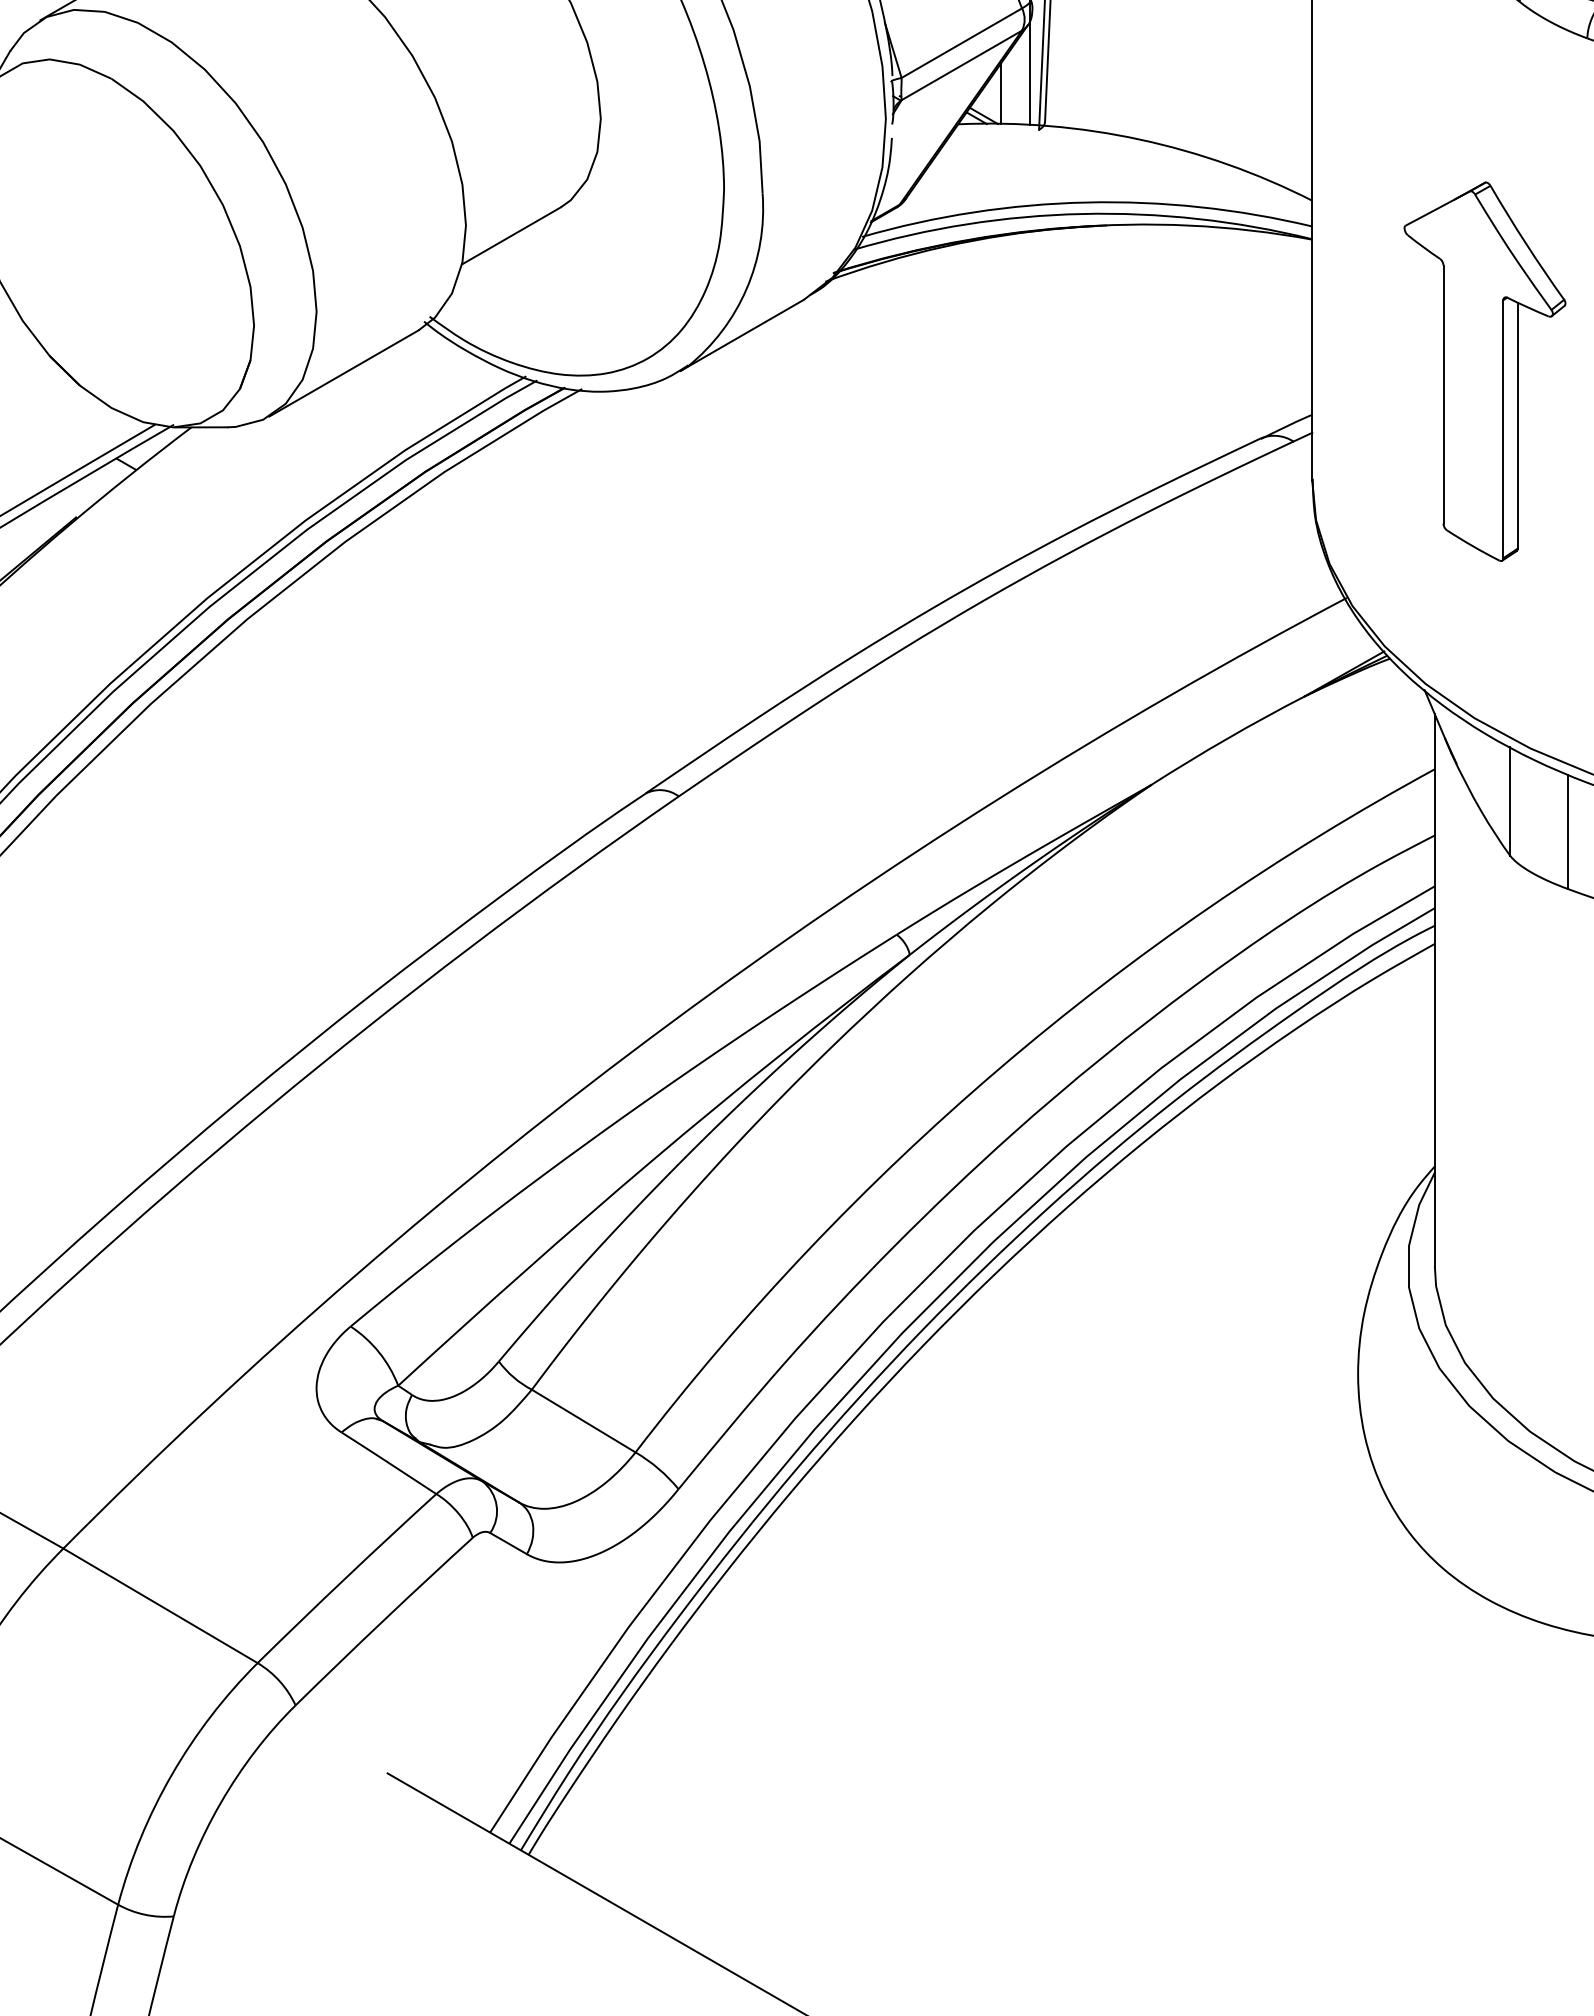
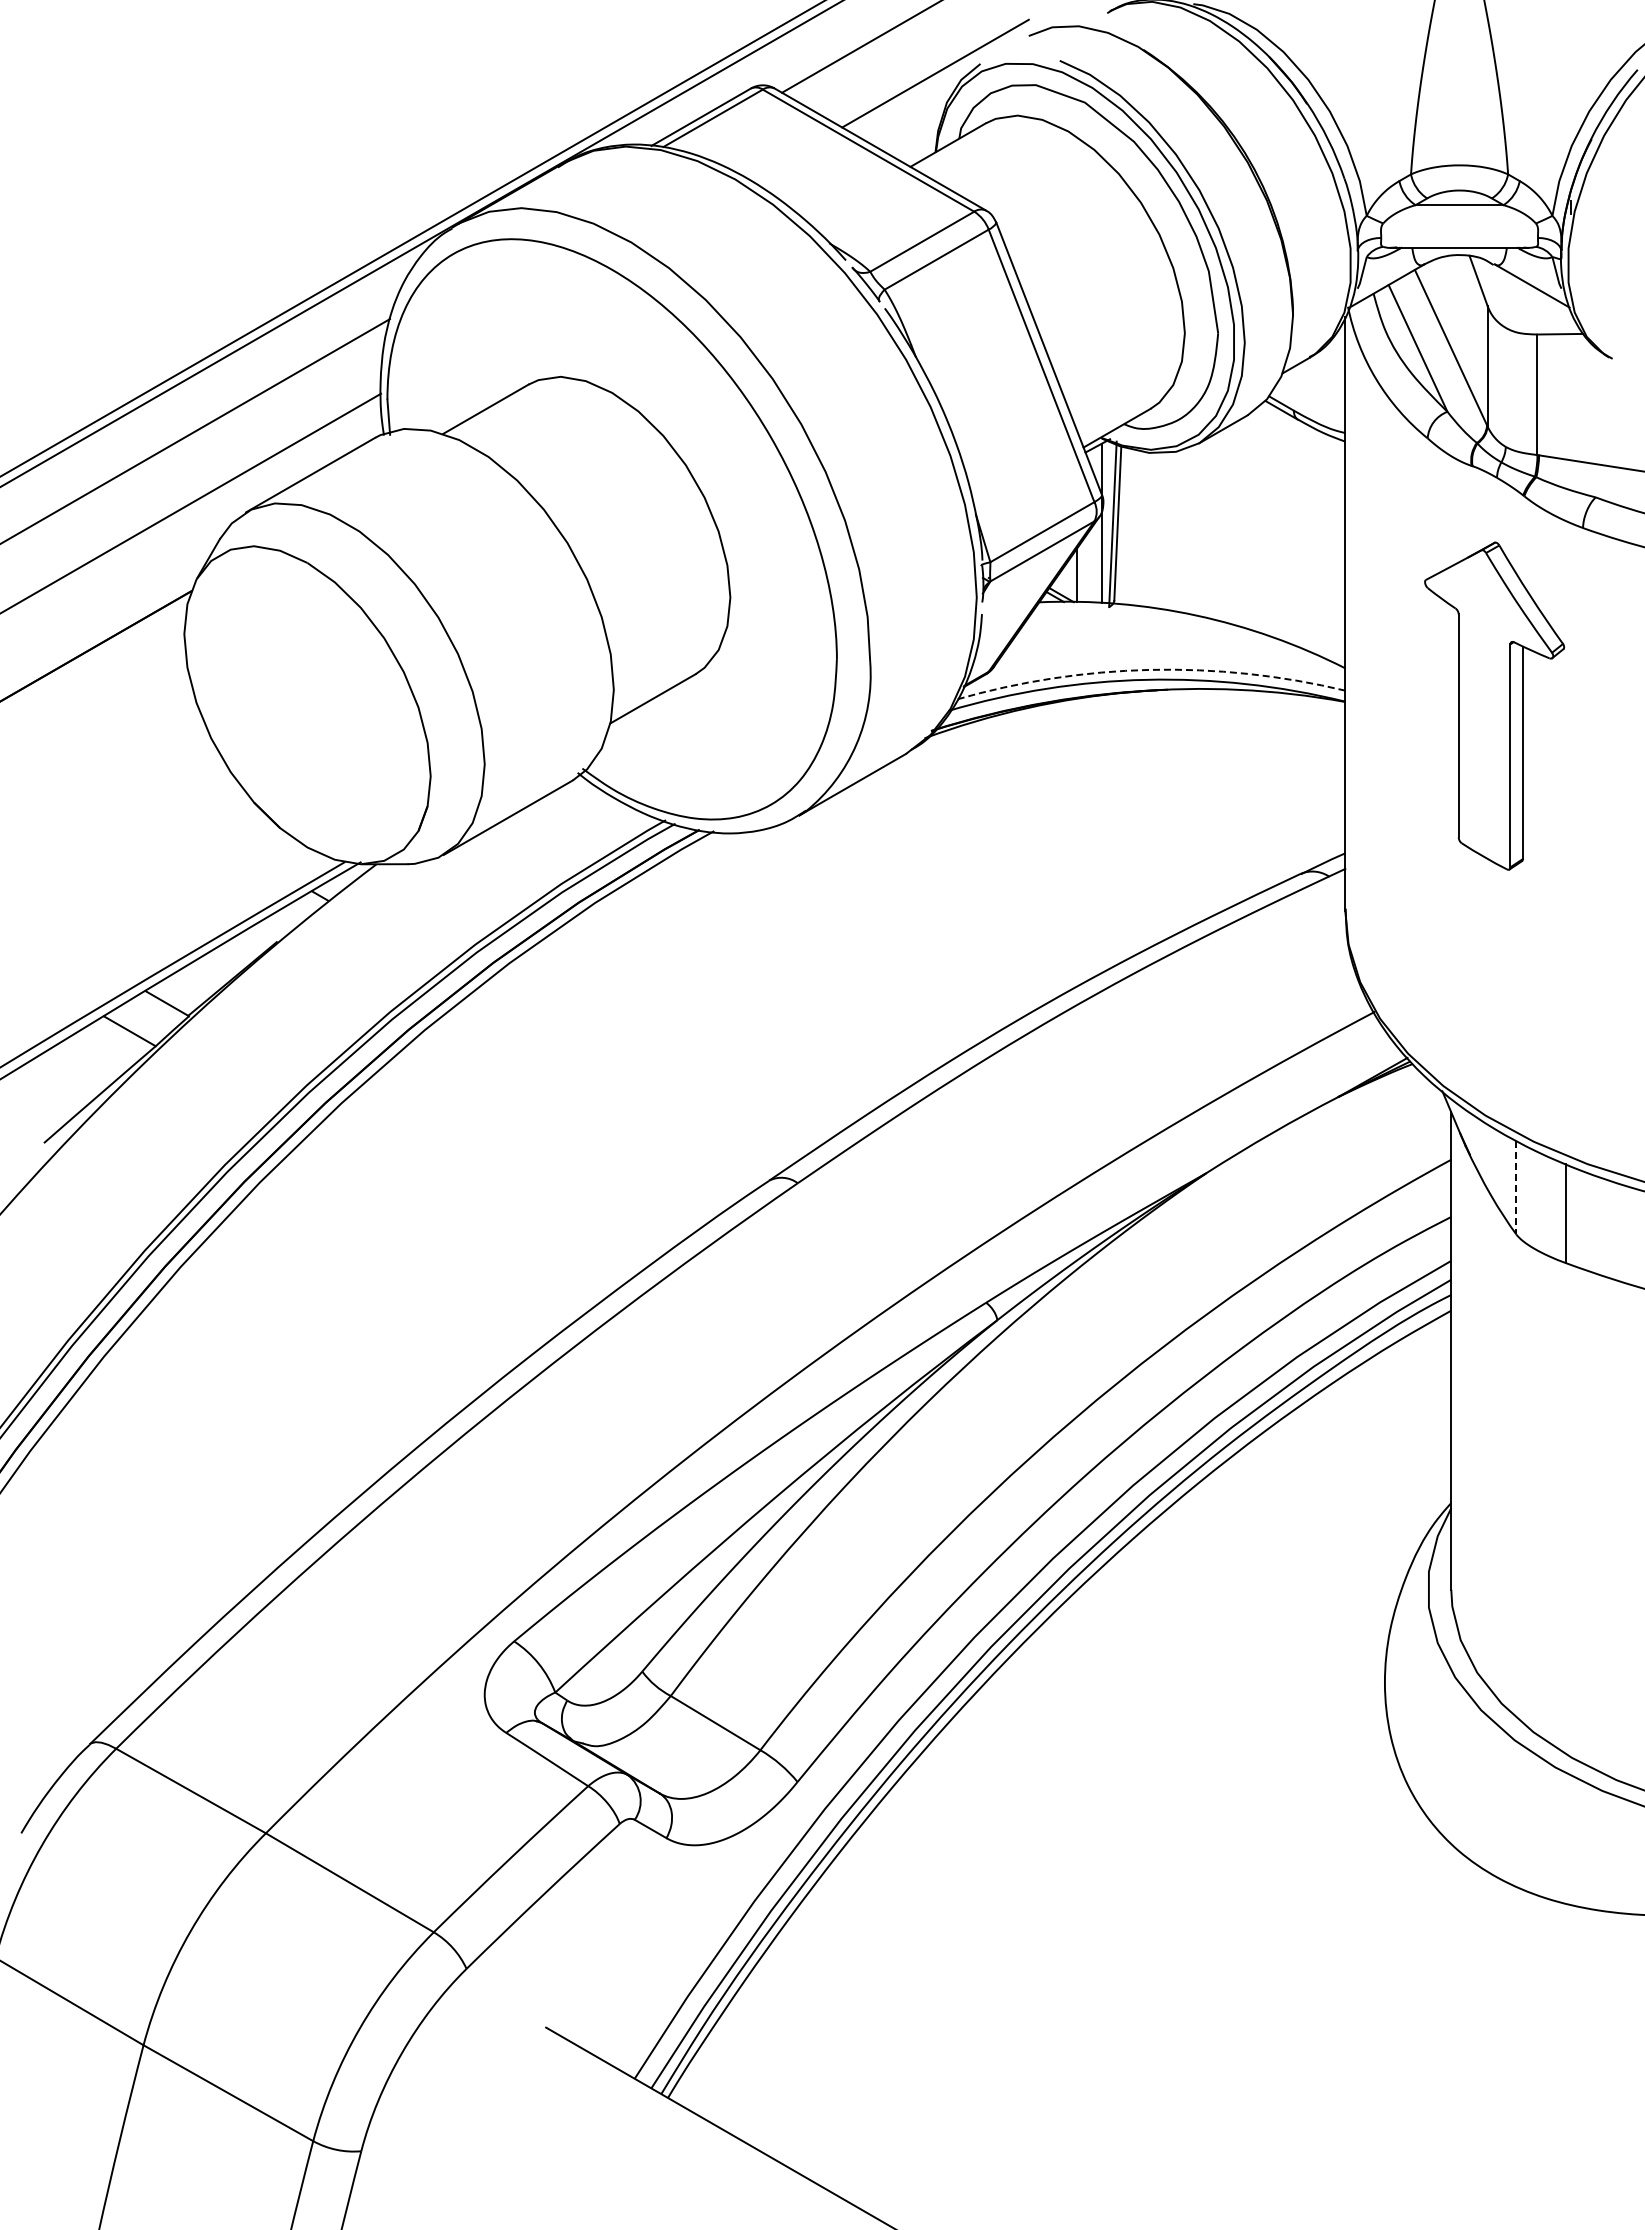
arc: (1086, 202) -> (1150, 669), solid -> dashed
part: (1484, 370) -> (1494, 705), moved
line: (1510, 801) -> (1516, 1187), solid -> dashed

